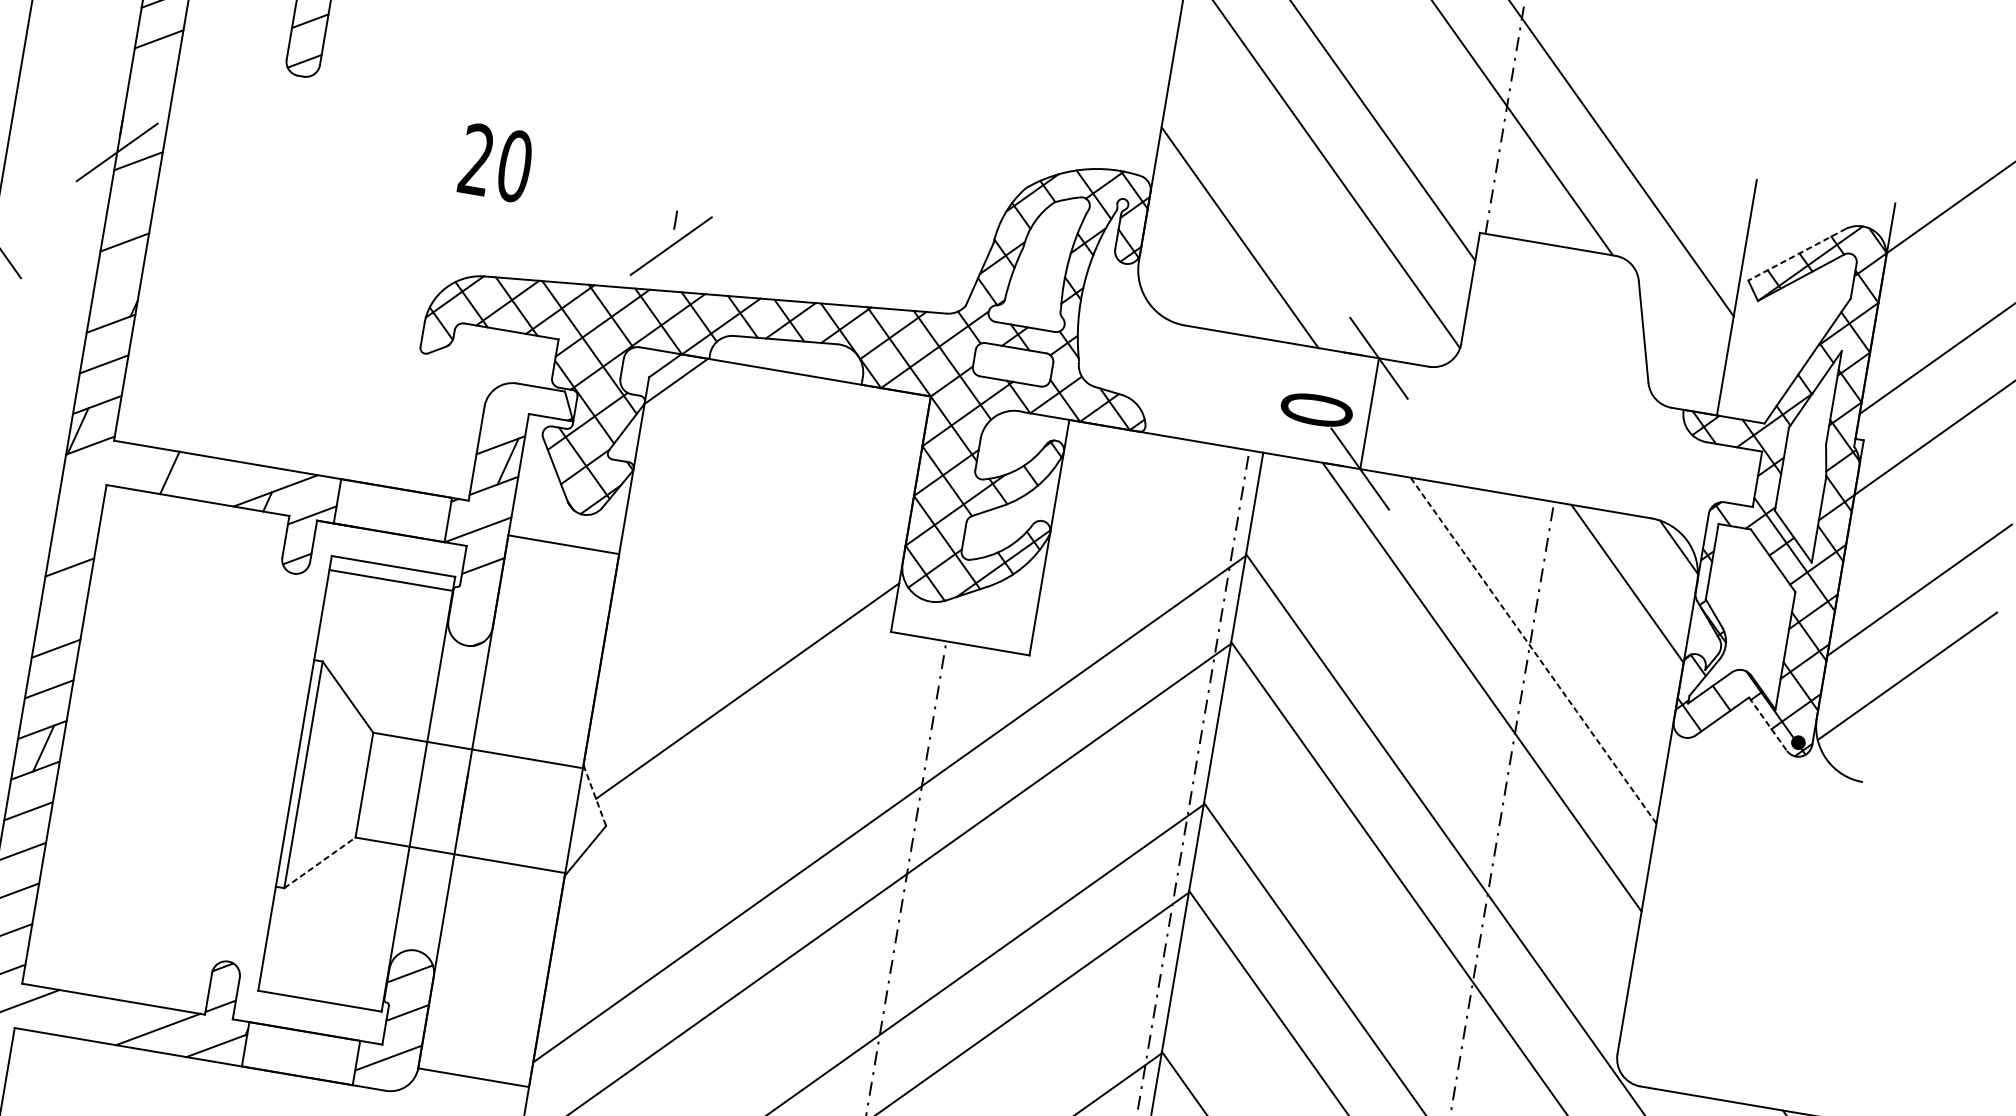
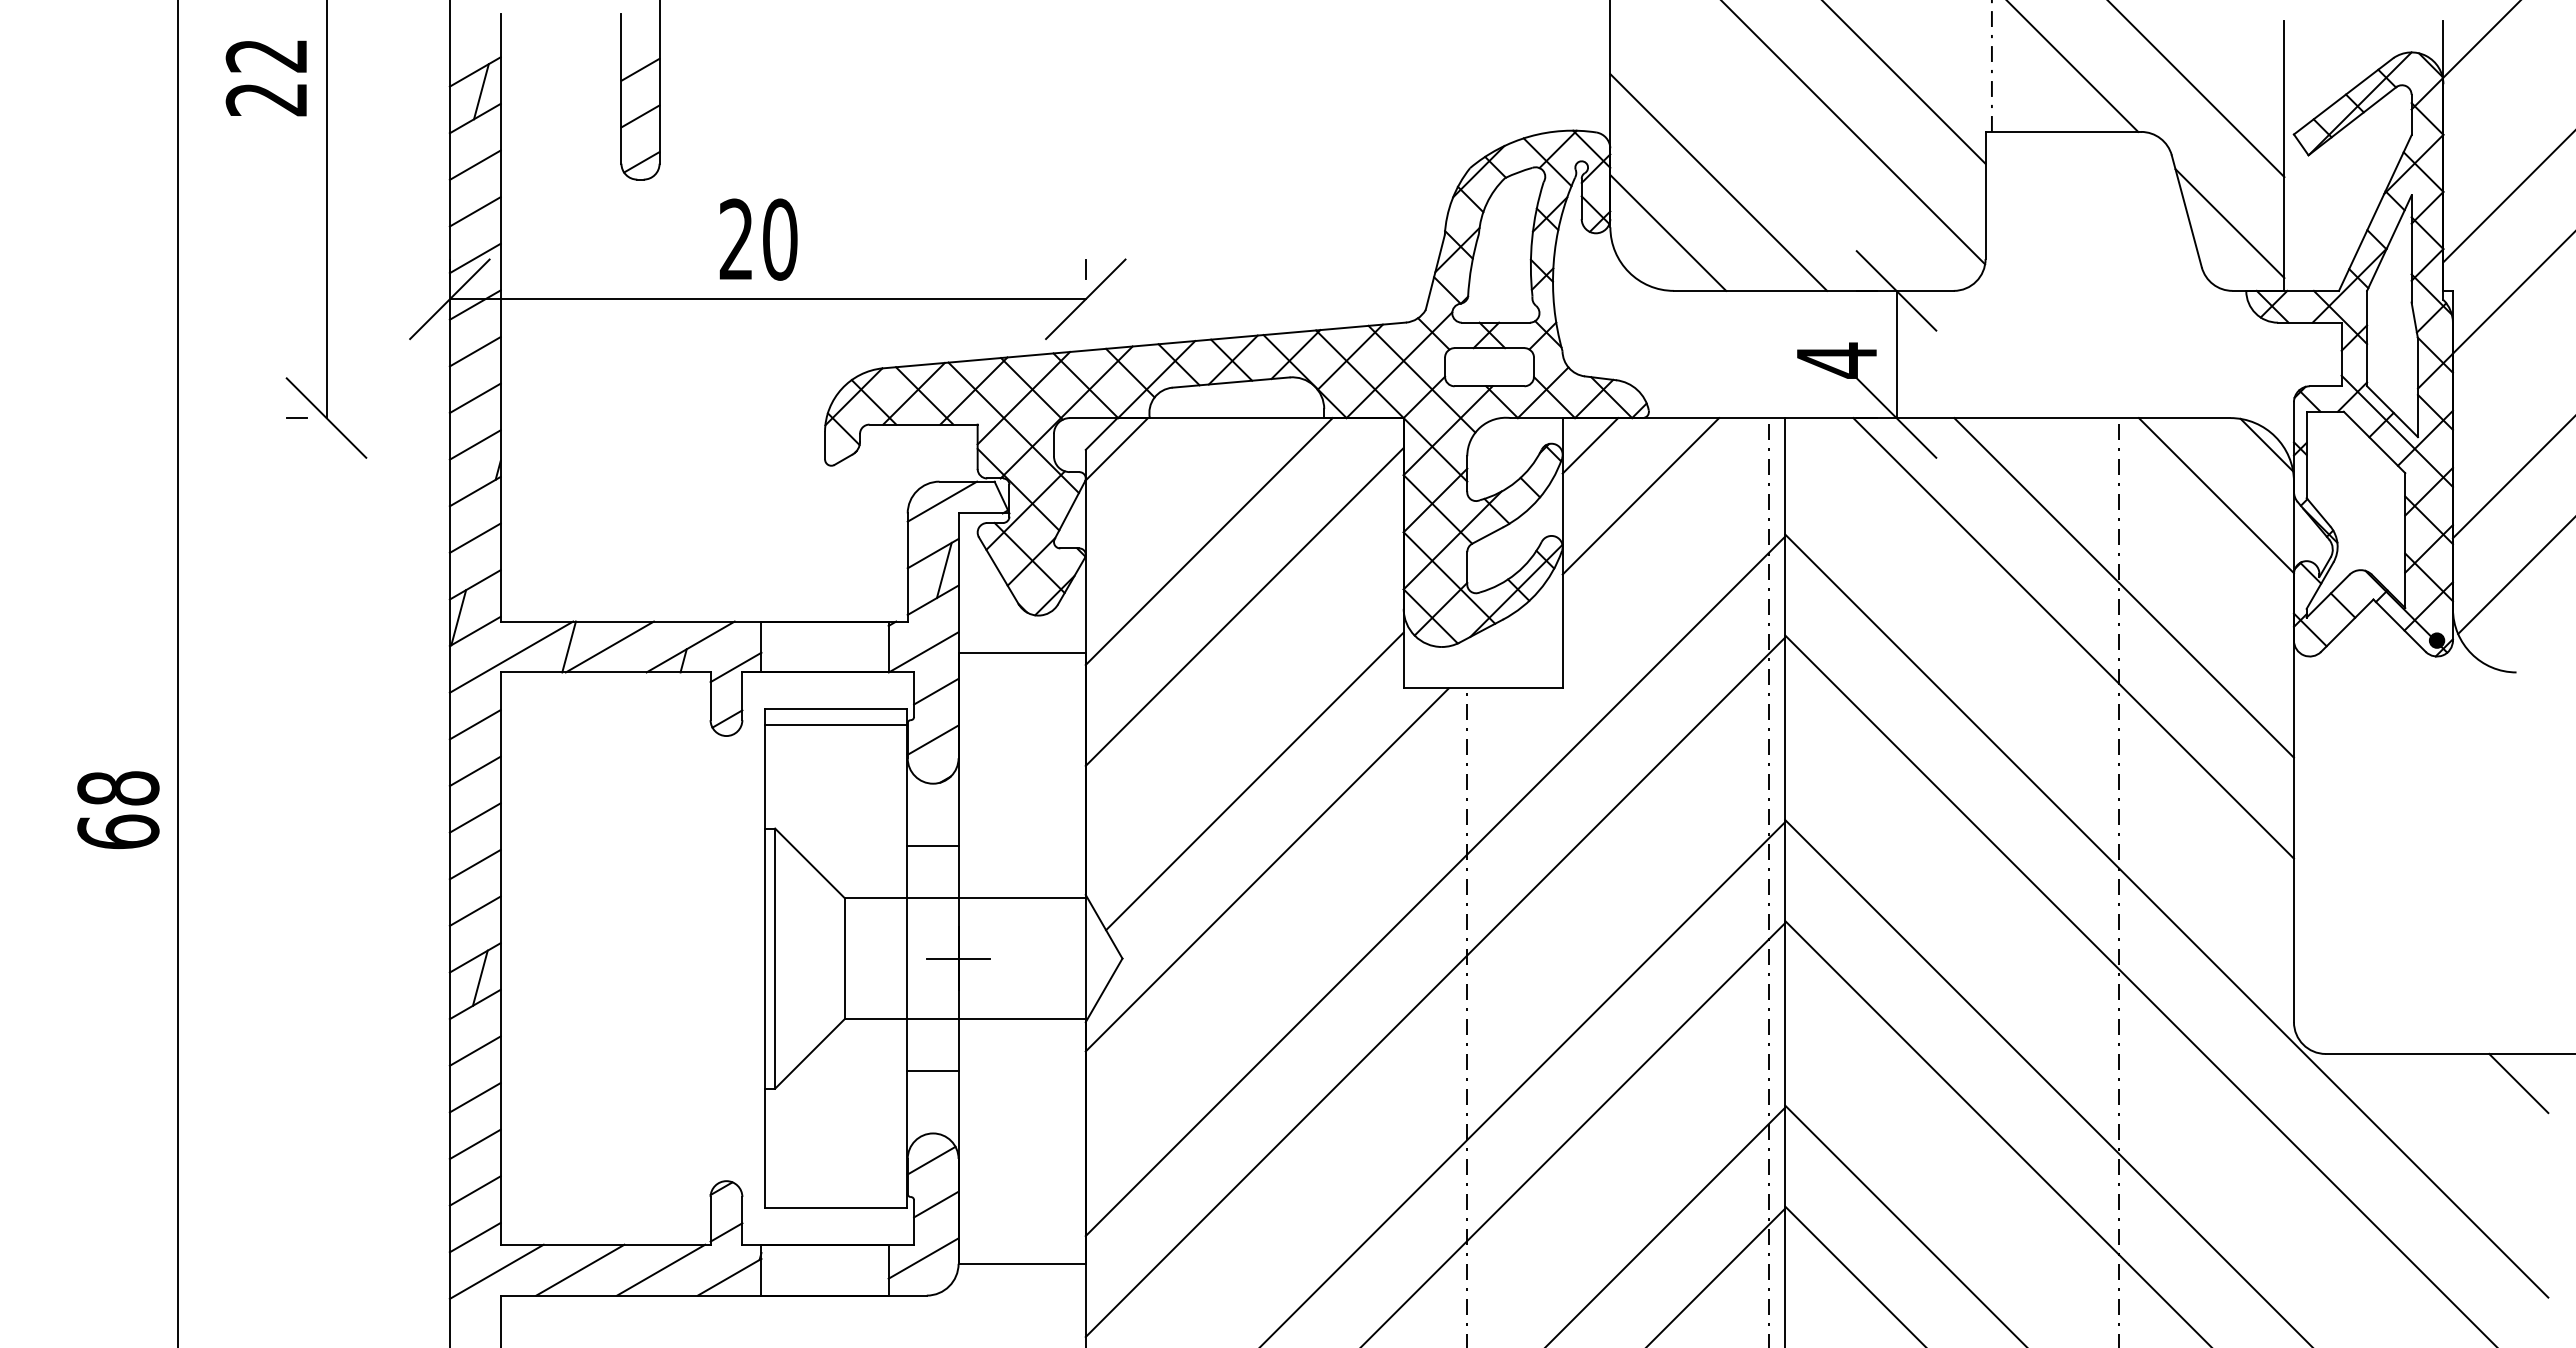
line: (151, 79) -> (474, 211), added
line: (144, 120) -> (474, 258), added
text: (496, 162) -> (758, 239), moved
line: (393, 199) -> (767, 299), added
line: (131, 201) -> (474, 351), added
line: (1797, 254) -> (2343, 96), dashed -> solid
line: (1188, 273) -> (1668, 232), added
line: (117, 282) -> (474, 444), added
line: (1679, 348) -> (2229, 223), added
line: (516, 401) -> (942, 501), added
text: (1316, 410) -> (1836, 360), 0 -> 4
line: (1089, 447) -> (1590, 445), added
line: (118, 472) -> (511, 656), added
line: (742, 475) -> (1208, 541), added
line: (205, 478) -> (609, 646), added
line: (1125, 499) -> (1640, 496), added
line: (76, 526) -> (474, 724), added
line: (764, 537) -> (1244, 606), added
line: (62, 607) -> (474, 817), added
line: (472, 607) -> (932, 739), added
line: (1533, 650) -> (2123, 587), dashed -> solid
line: (457, 699) -> (932, 845), added
line: (1767, 724) -> (2399, 626), dashed -> solid
line: (744, 769) -> (1266, 869), added
line: (595, 795) -> (1104, 926), dashed -> solid
line: (463, 801) -> (958, 958), added
line: (320, 862) -> (810, 1053), dashed -> solid
line: (423, 896) -> (932, 1071), added
line: (88, 1017) -> (580, 1269), added

